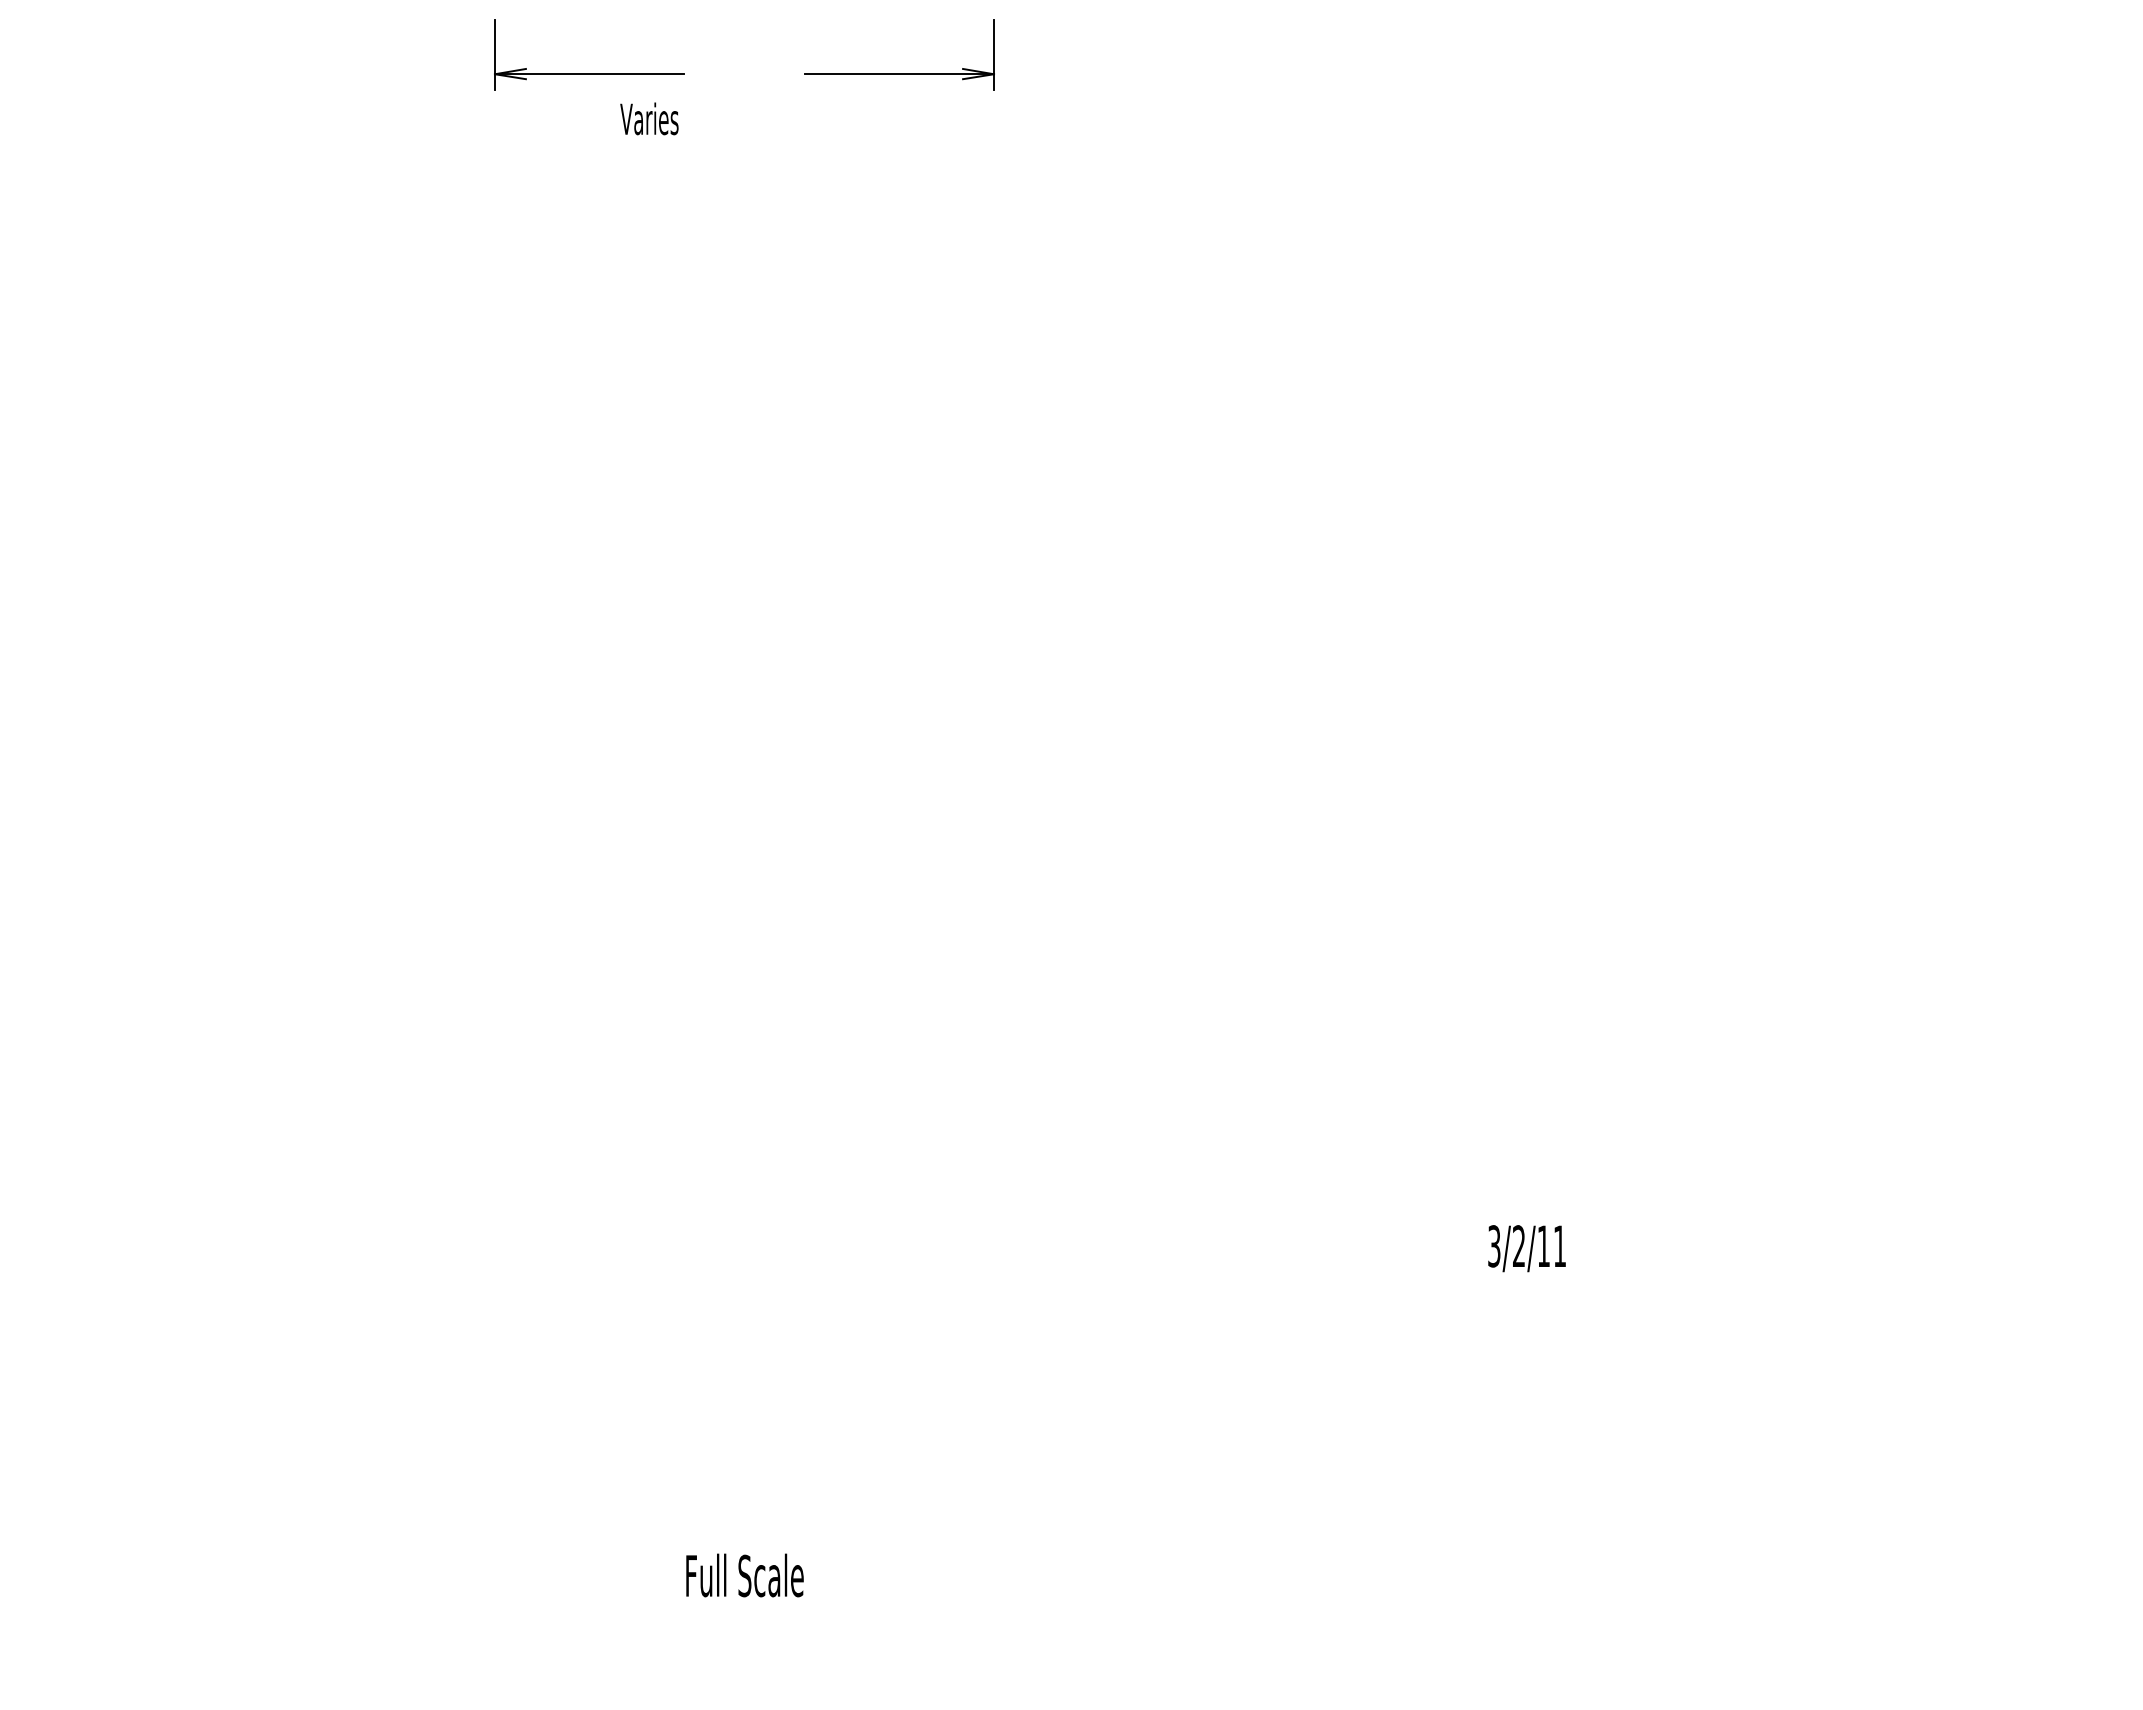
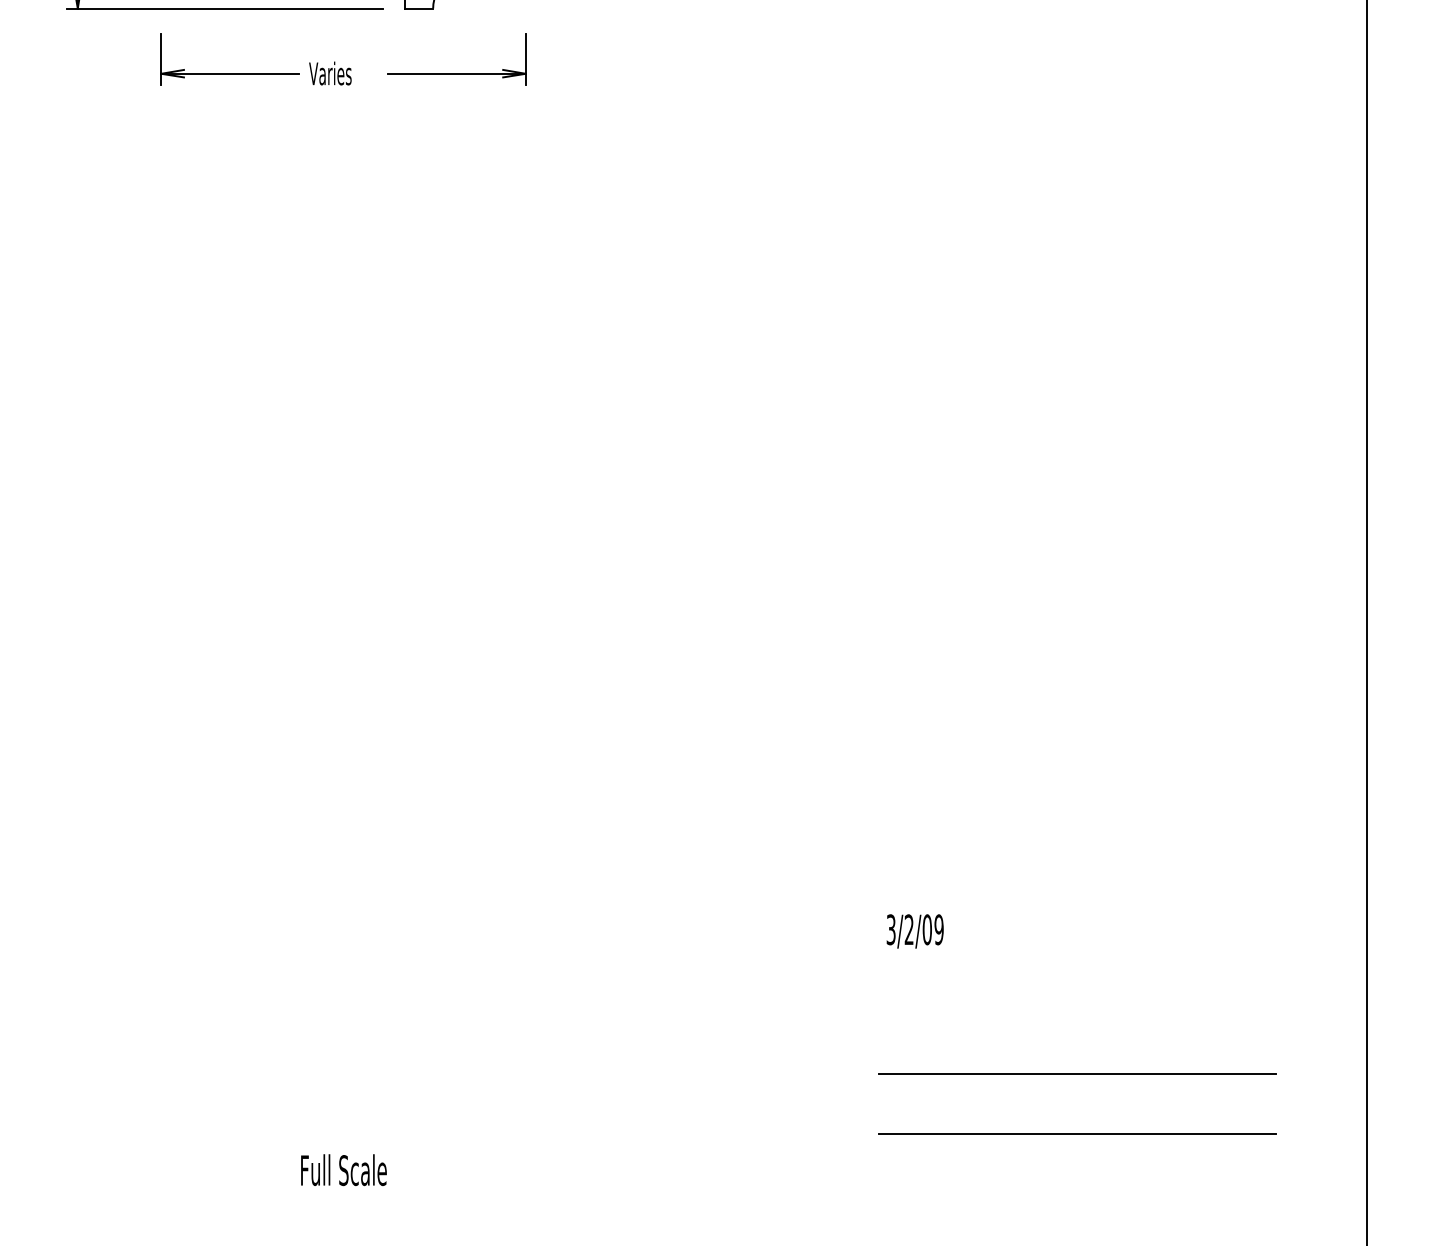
text: (649, 118) -> (330, 73), moved
text: (1551, 1246) -> (932, 929), 3/2/11 -> 3/2/09
line: (1749, 1443) -> (1077, 1073), added
line: (1749, 1525) -> (1077, 1133), added

